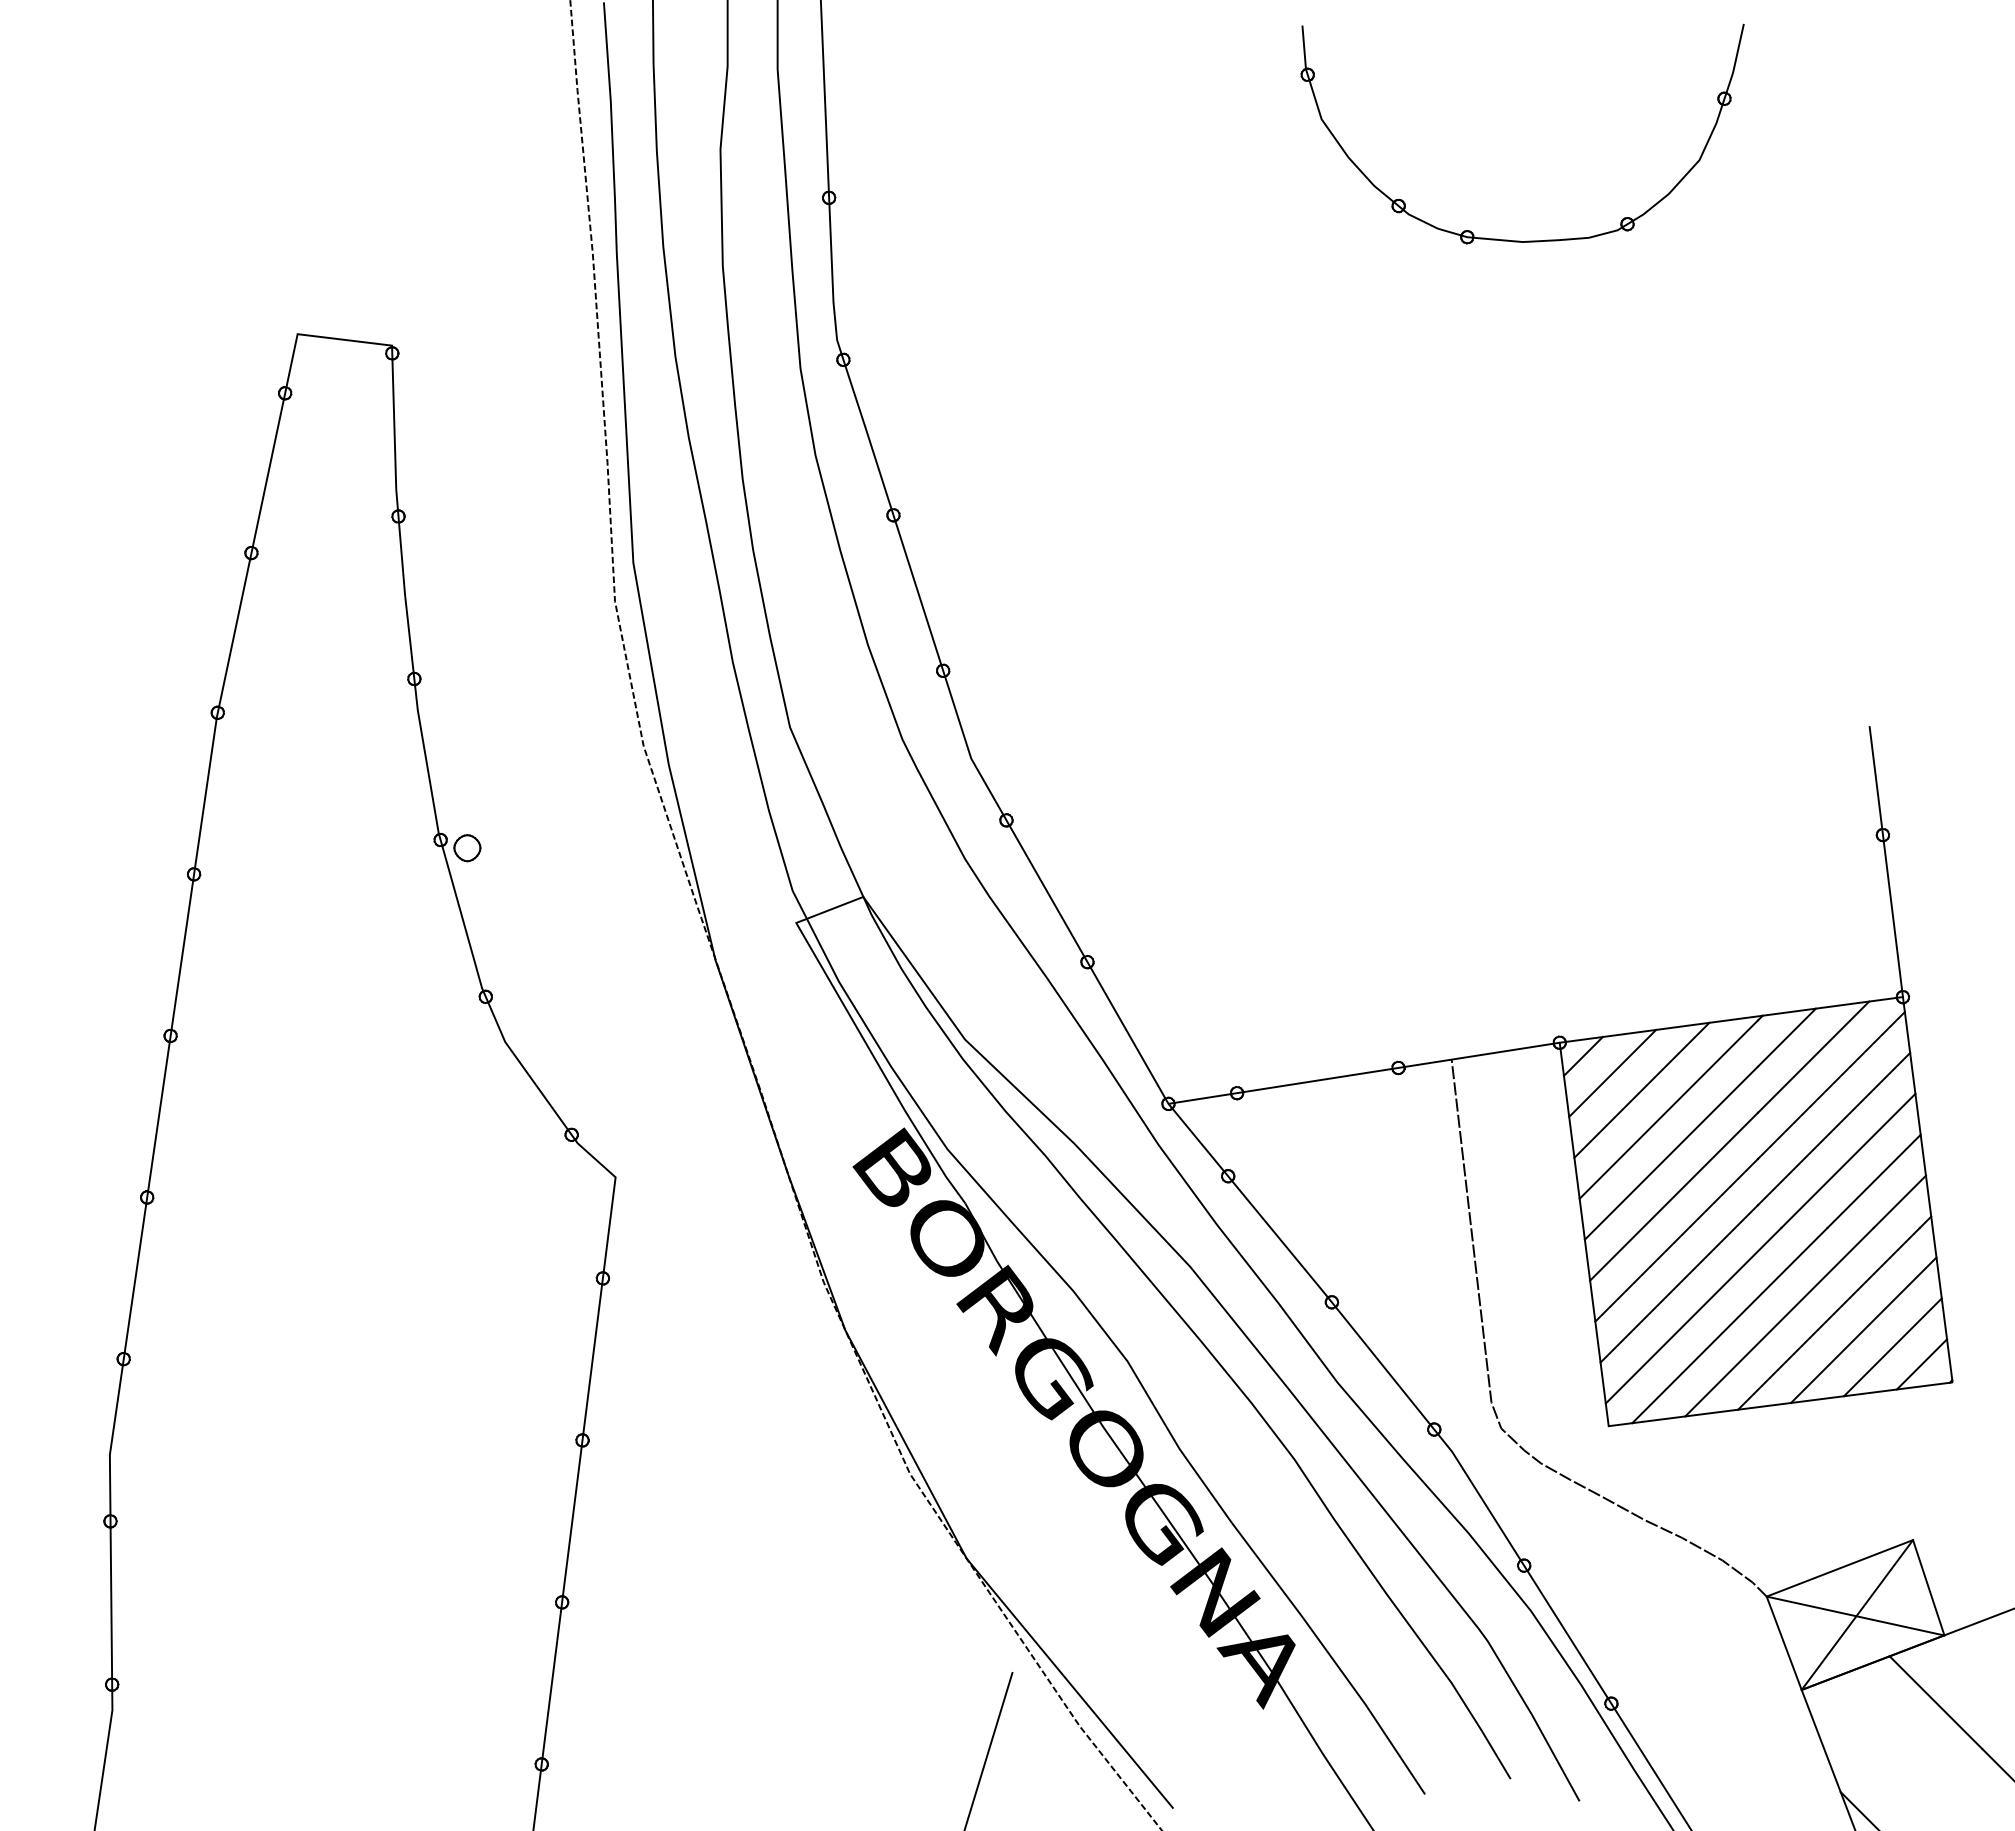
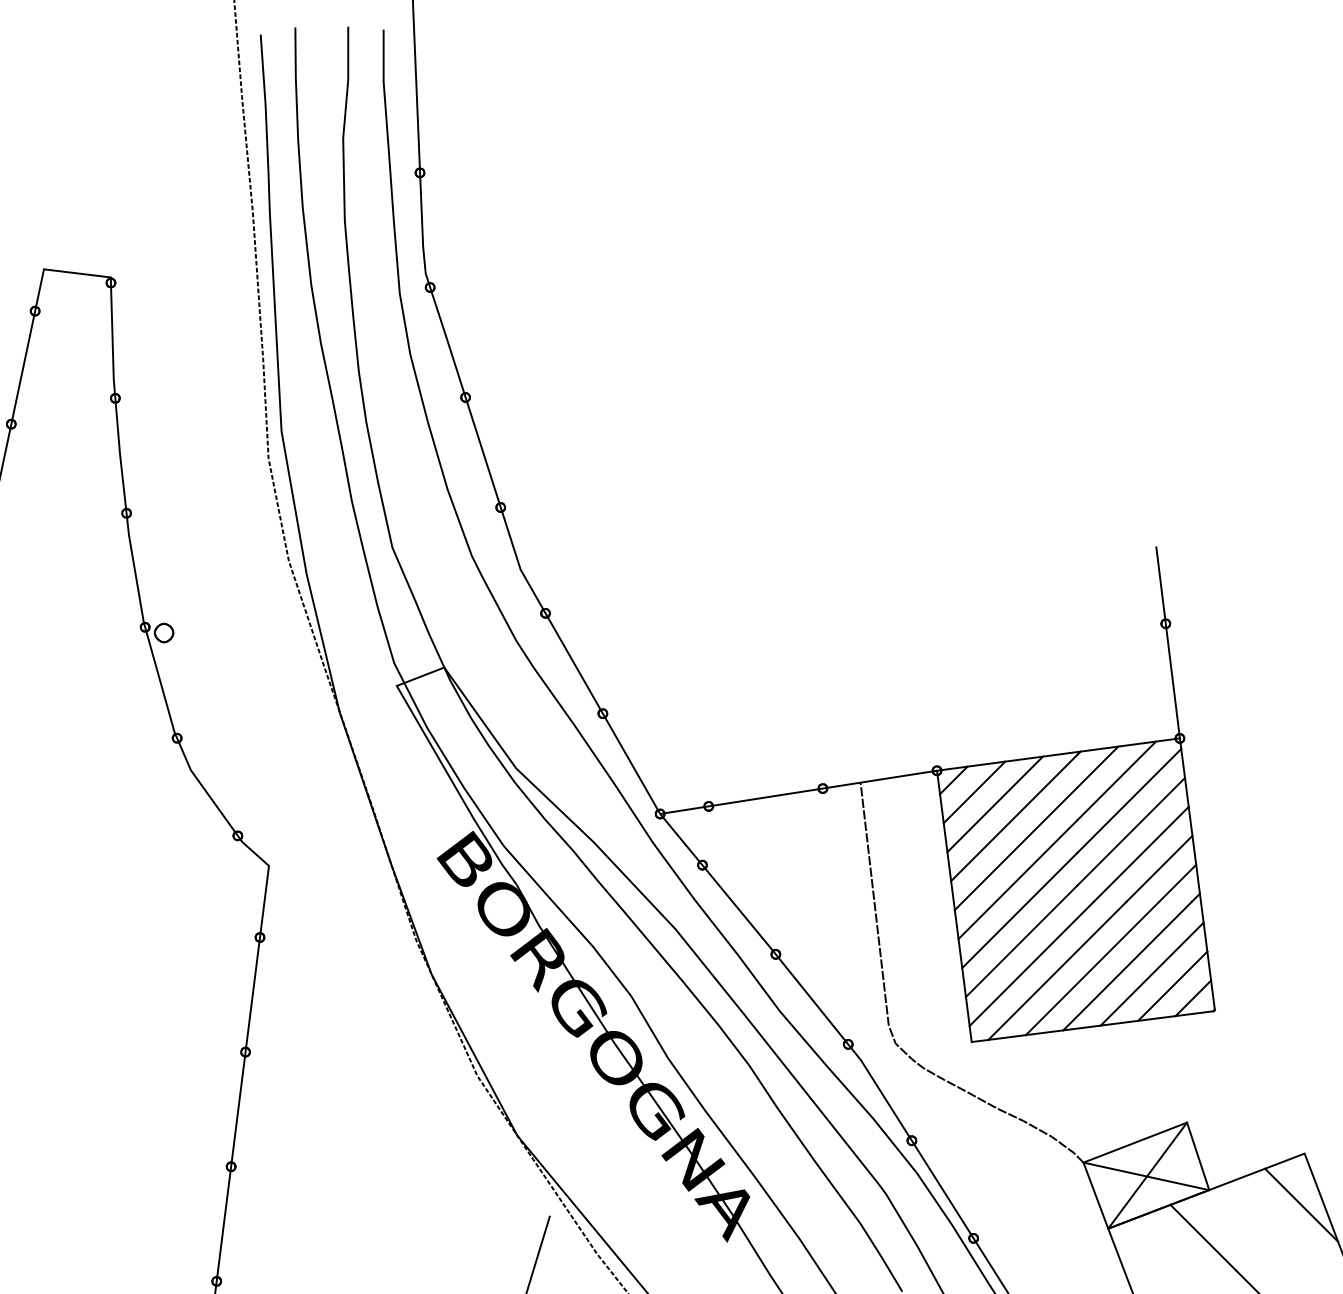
part: (1508, 239) -> (900, 202), removed

